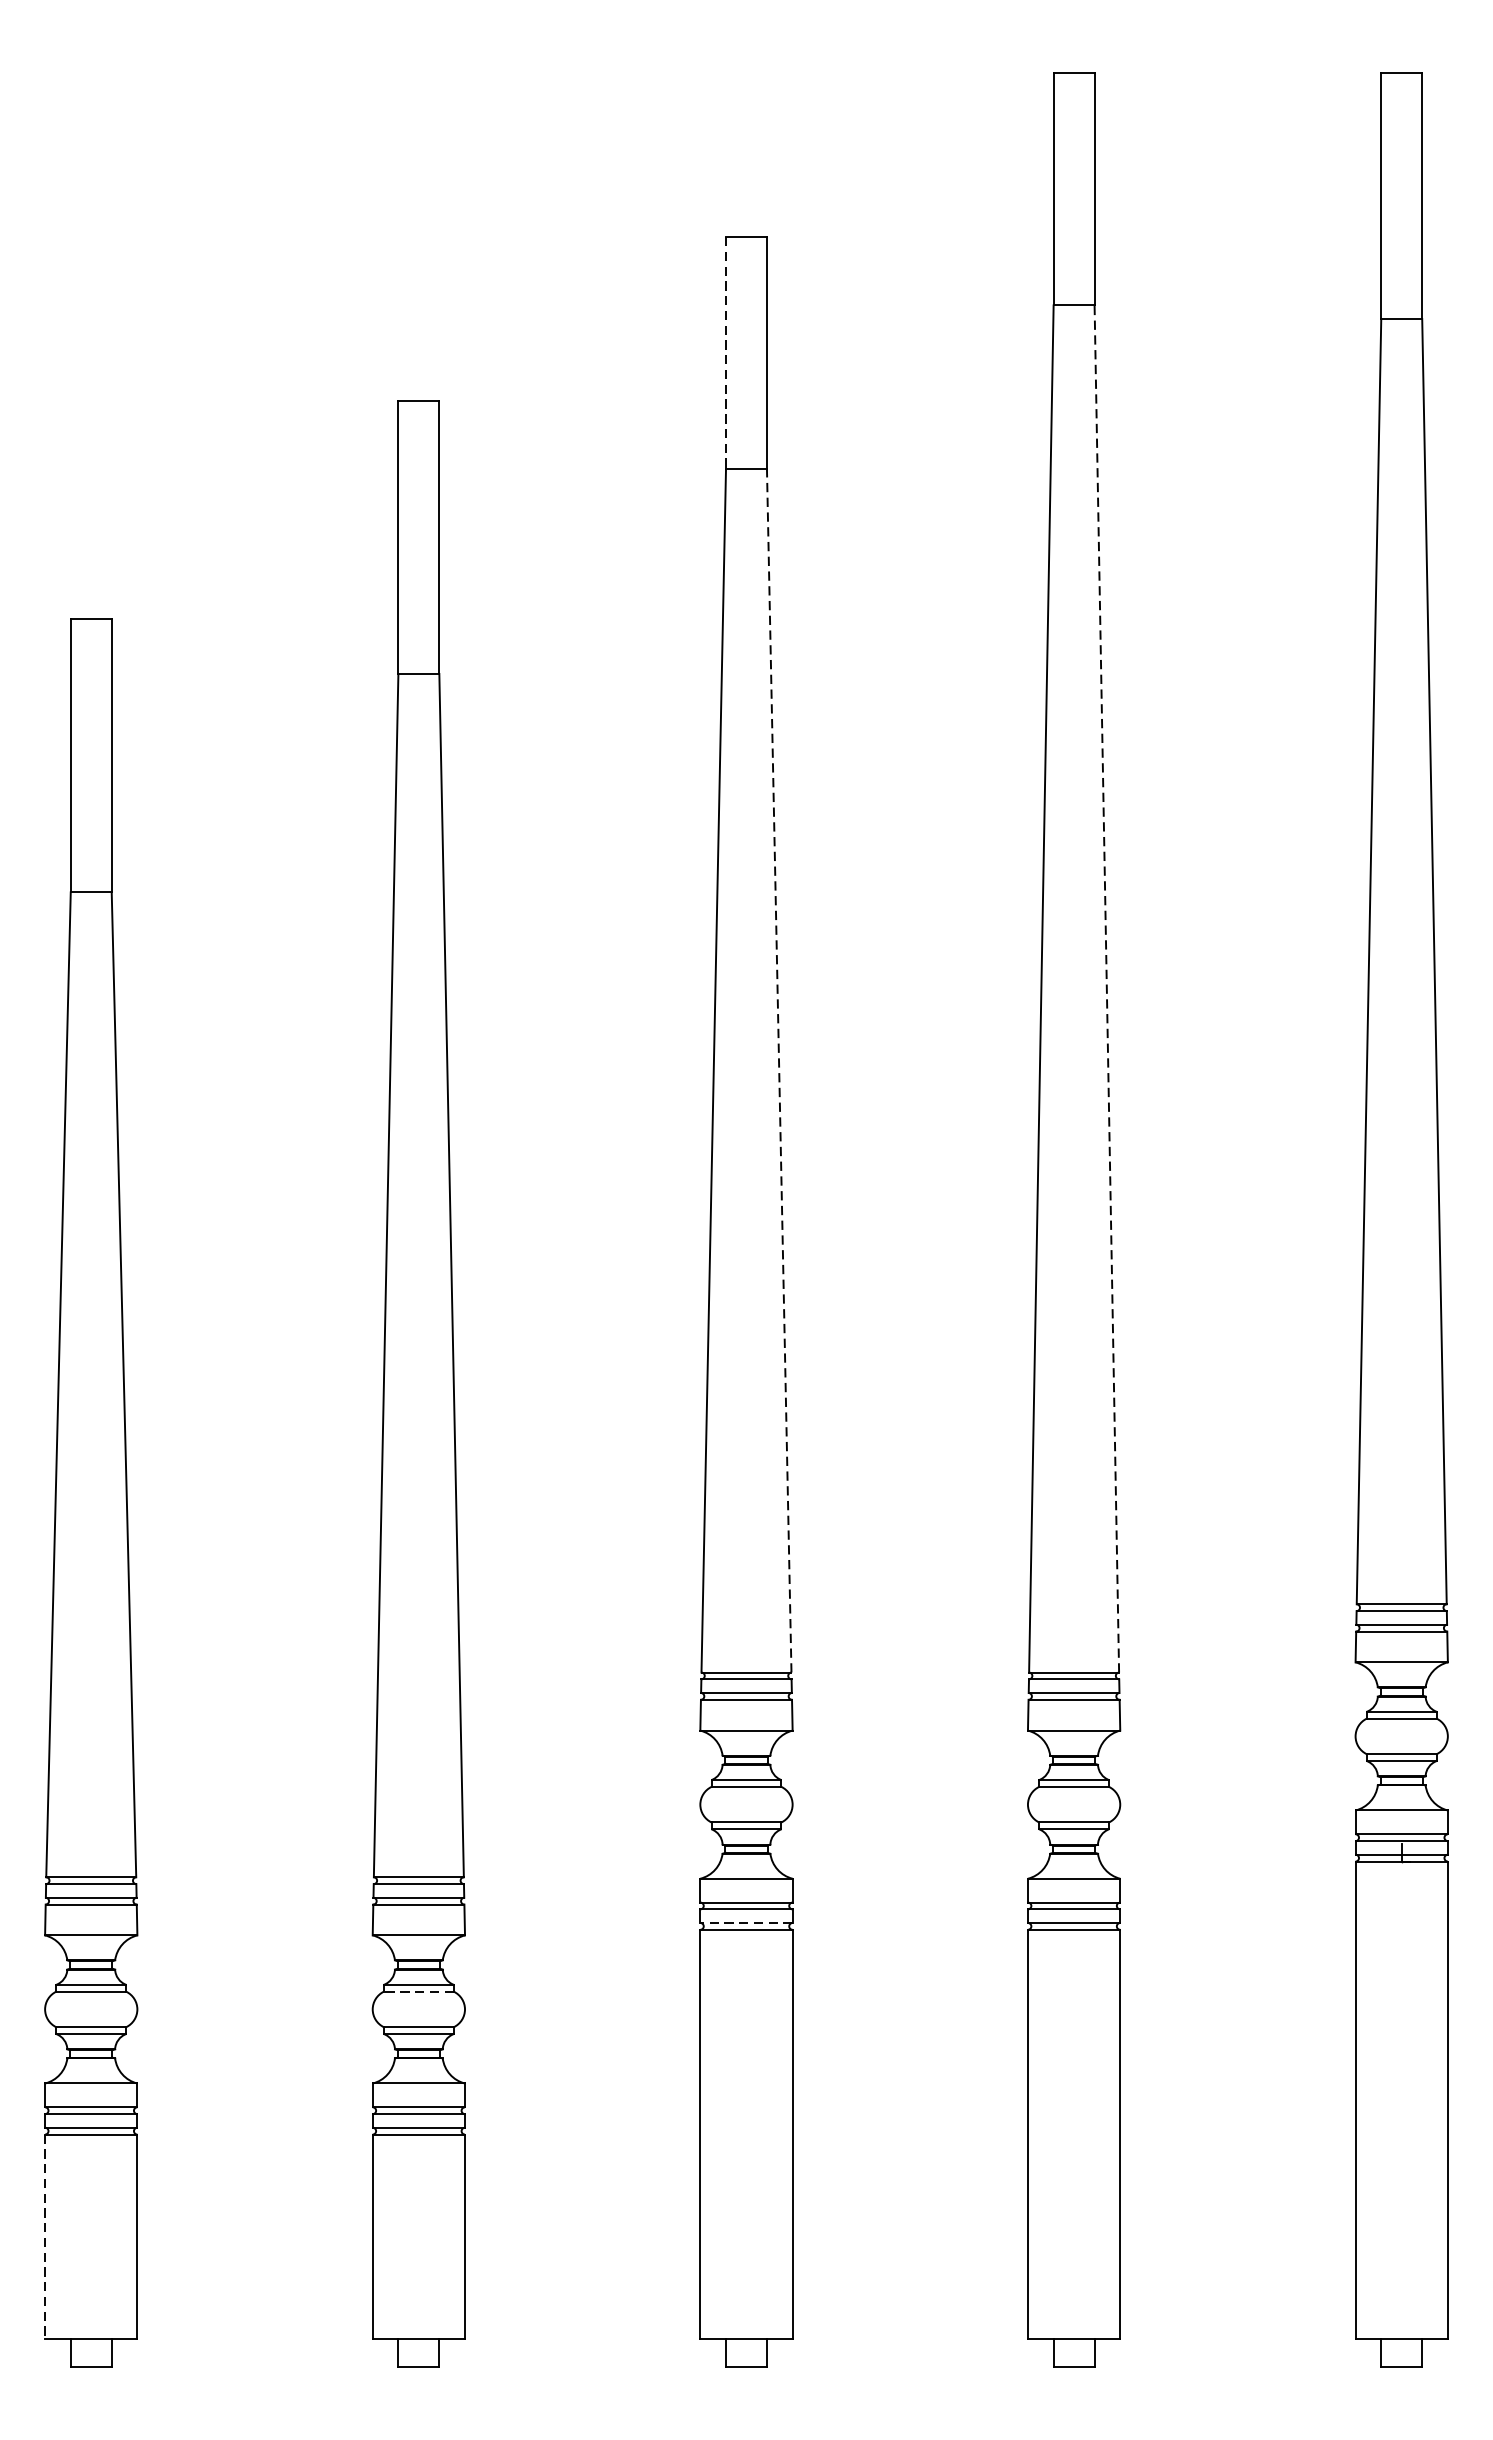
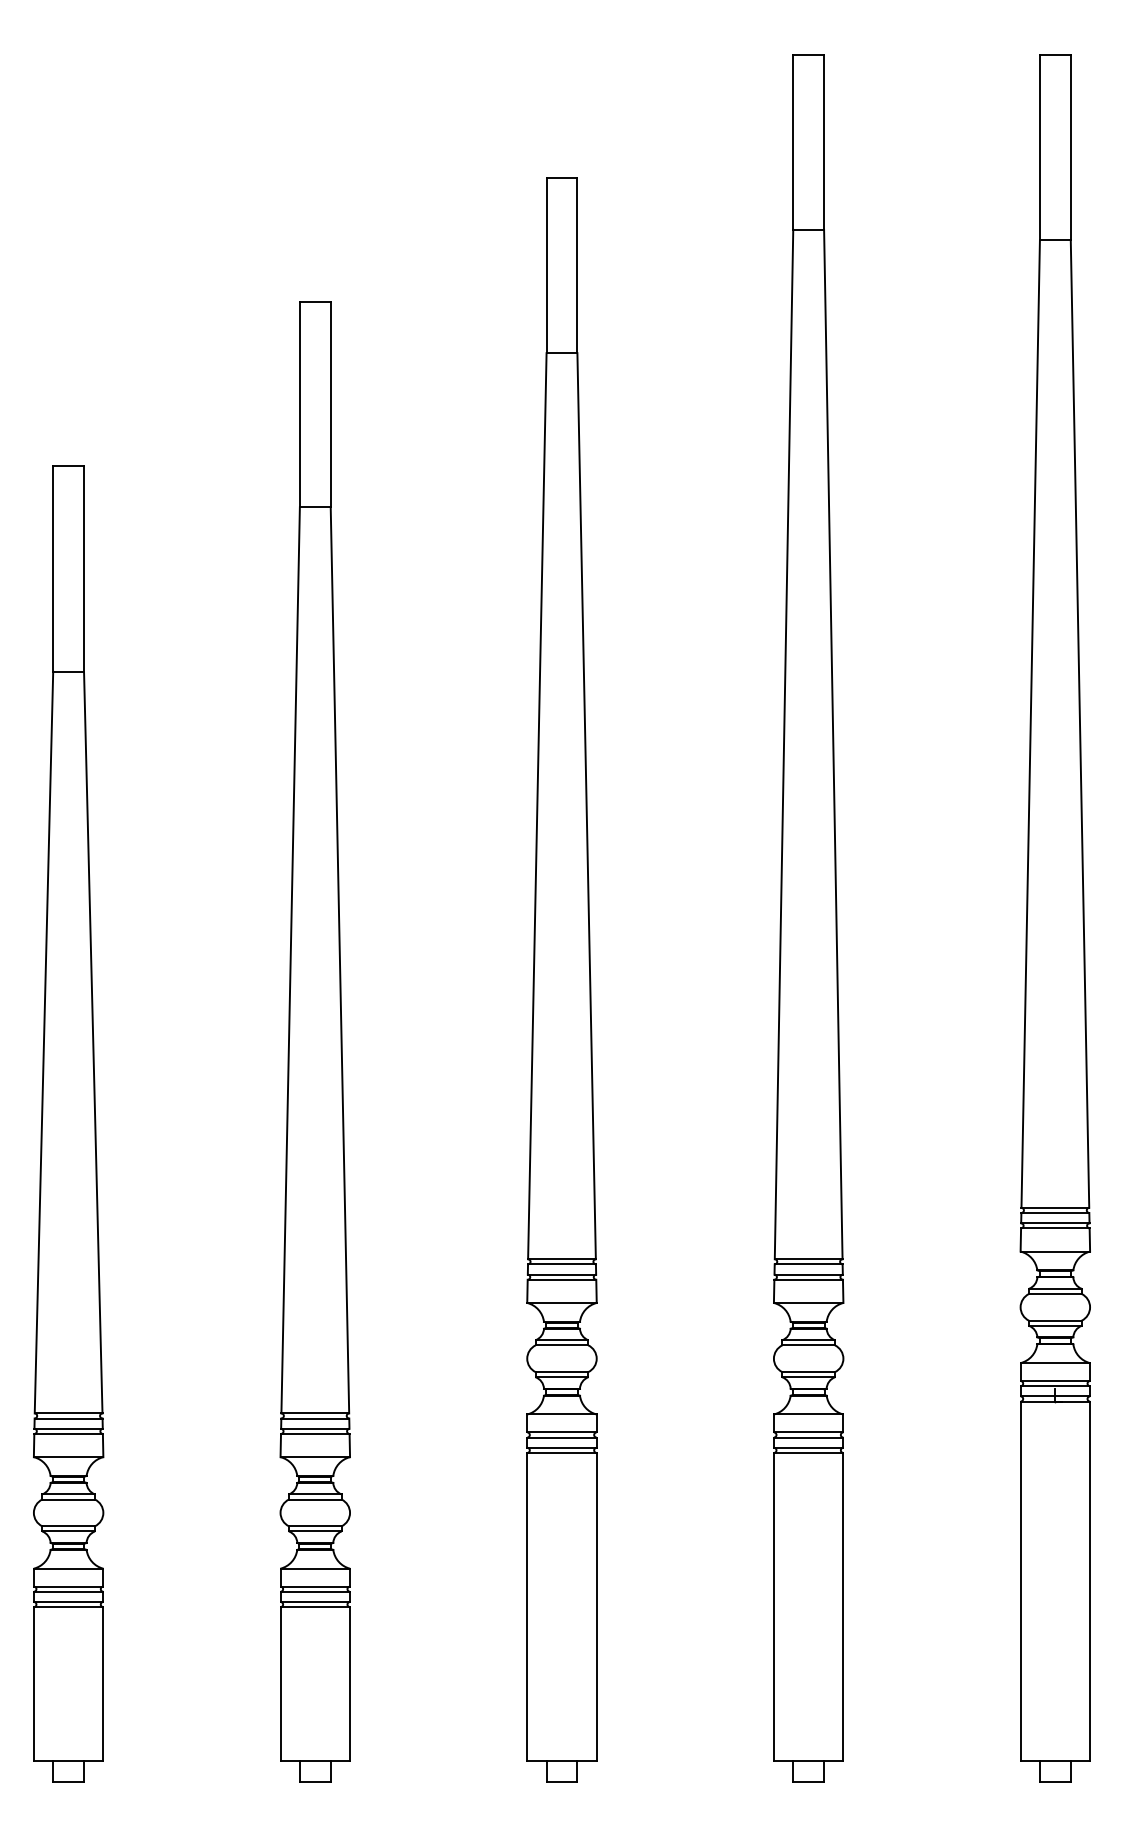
line: (725, 354) -> (546, 266), dashed -> solid
line: (1107, 988) -> (833, 744), dashed -> solid
line: (779, 1069) -> (586, 805), dashed -> solid
line: (745, 1922) -> (561, 1447), dashed -> solid
line: (417, 1991) -> (314, 1499), dashed -> solid
line: (44, 2237) -> (33, 1684), dashed -> solid

